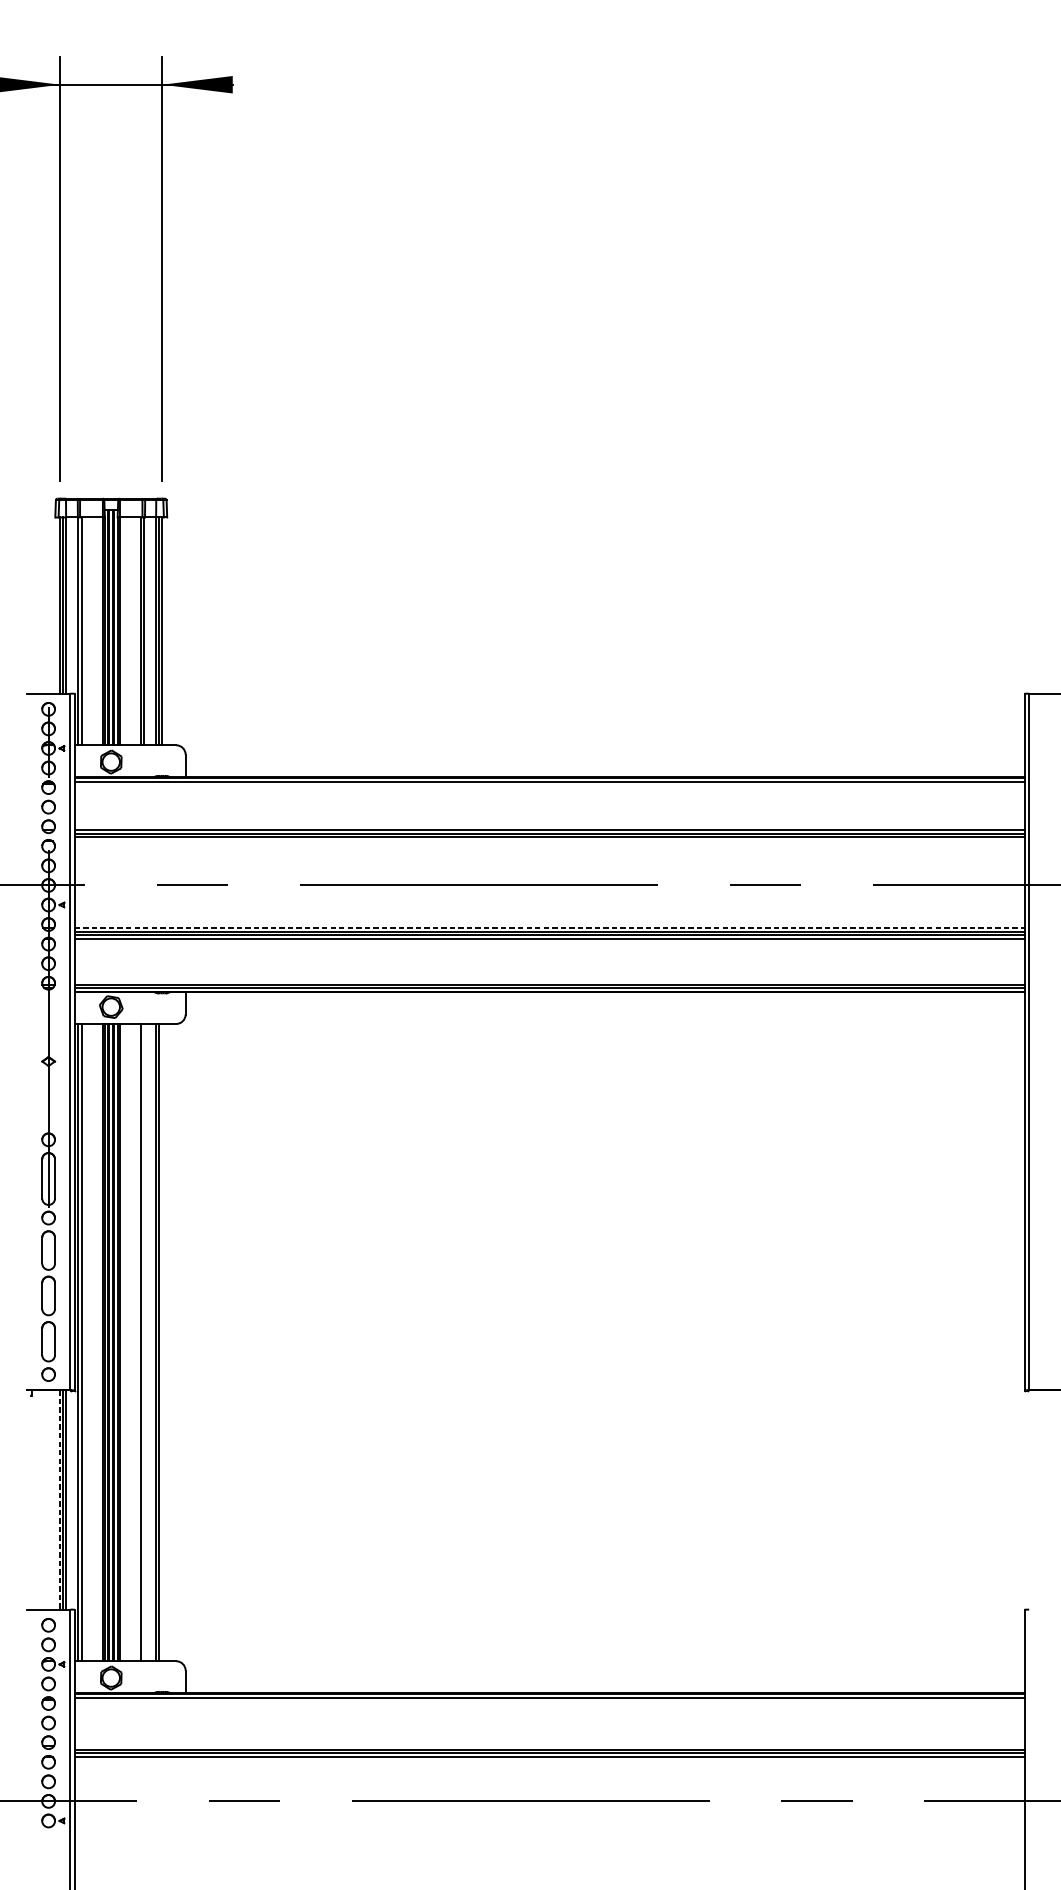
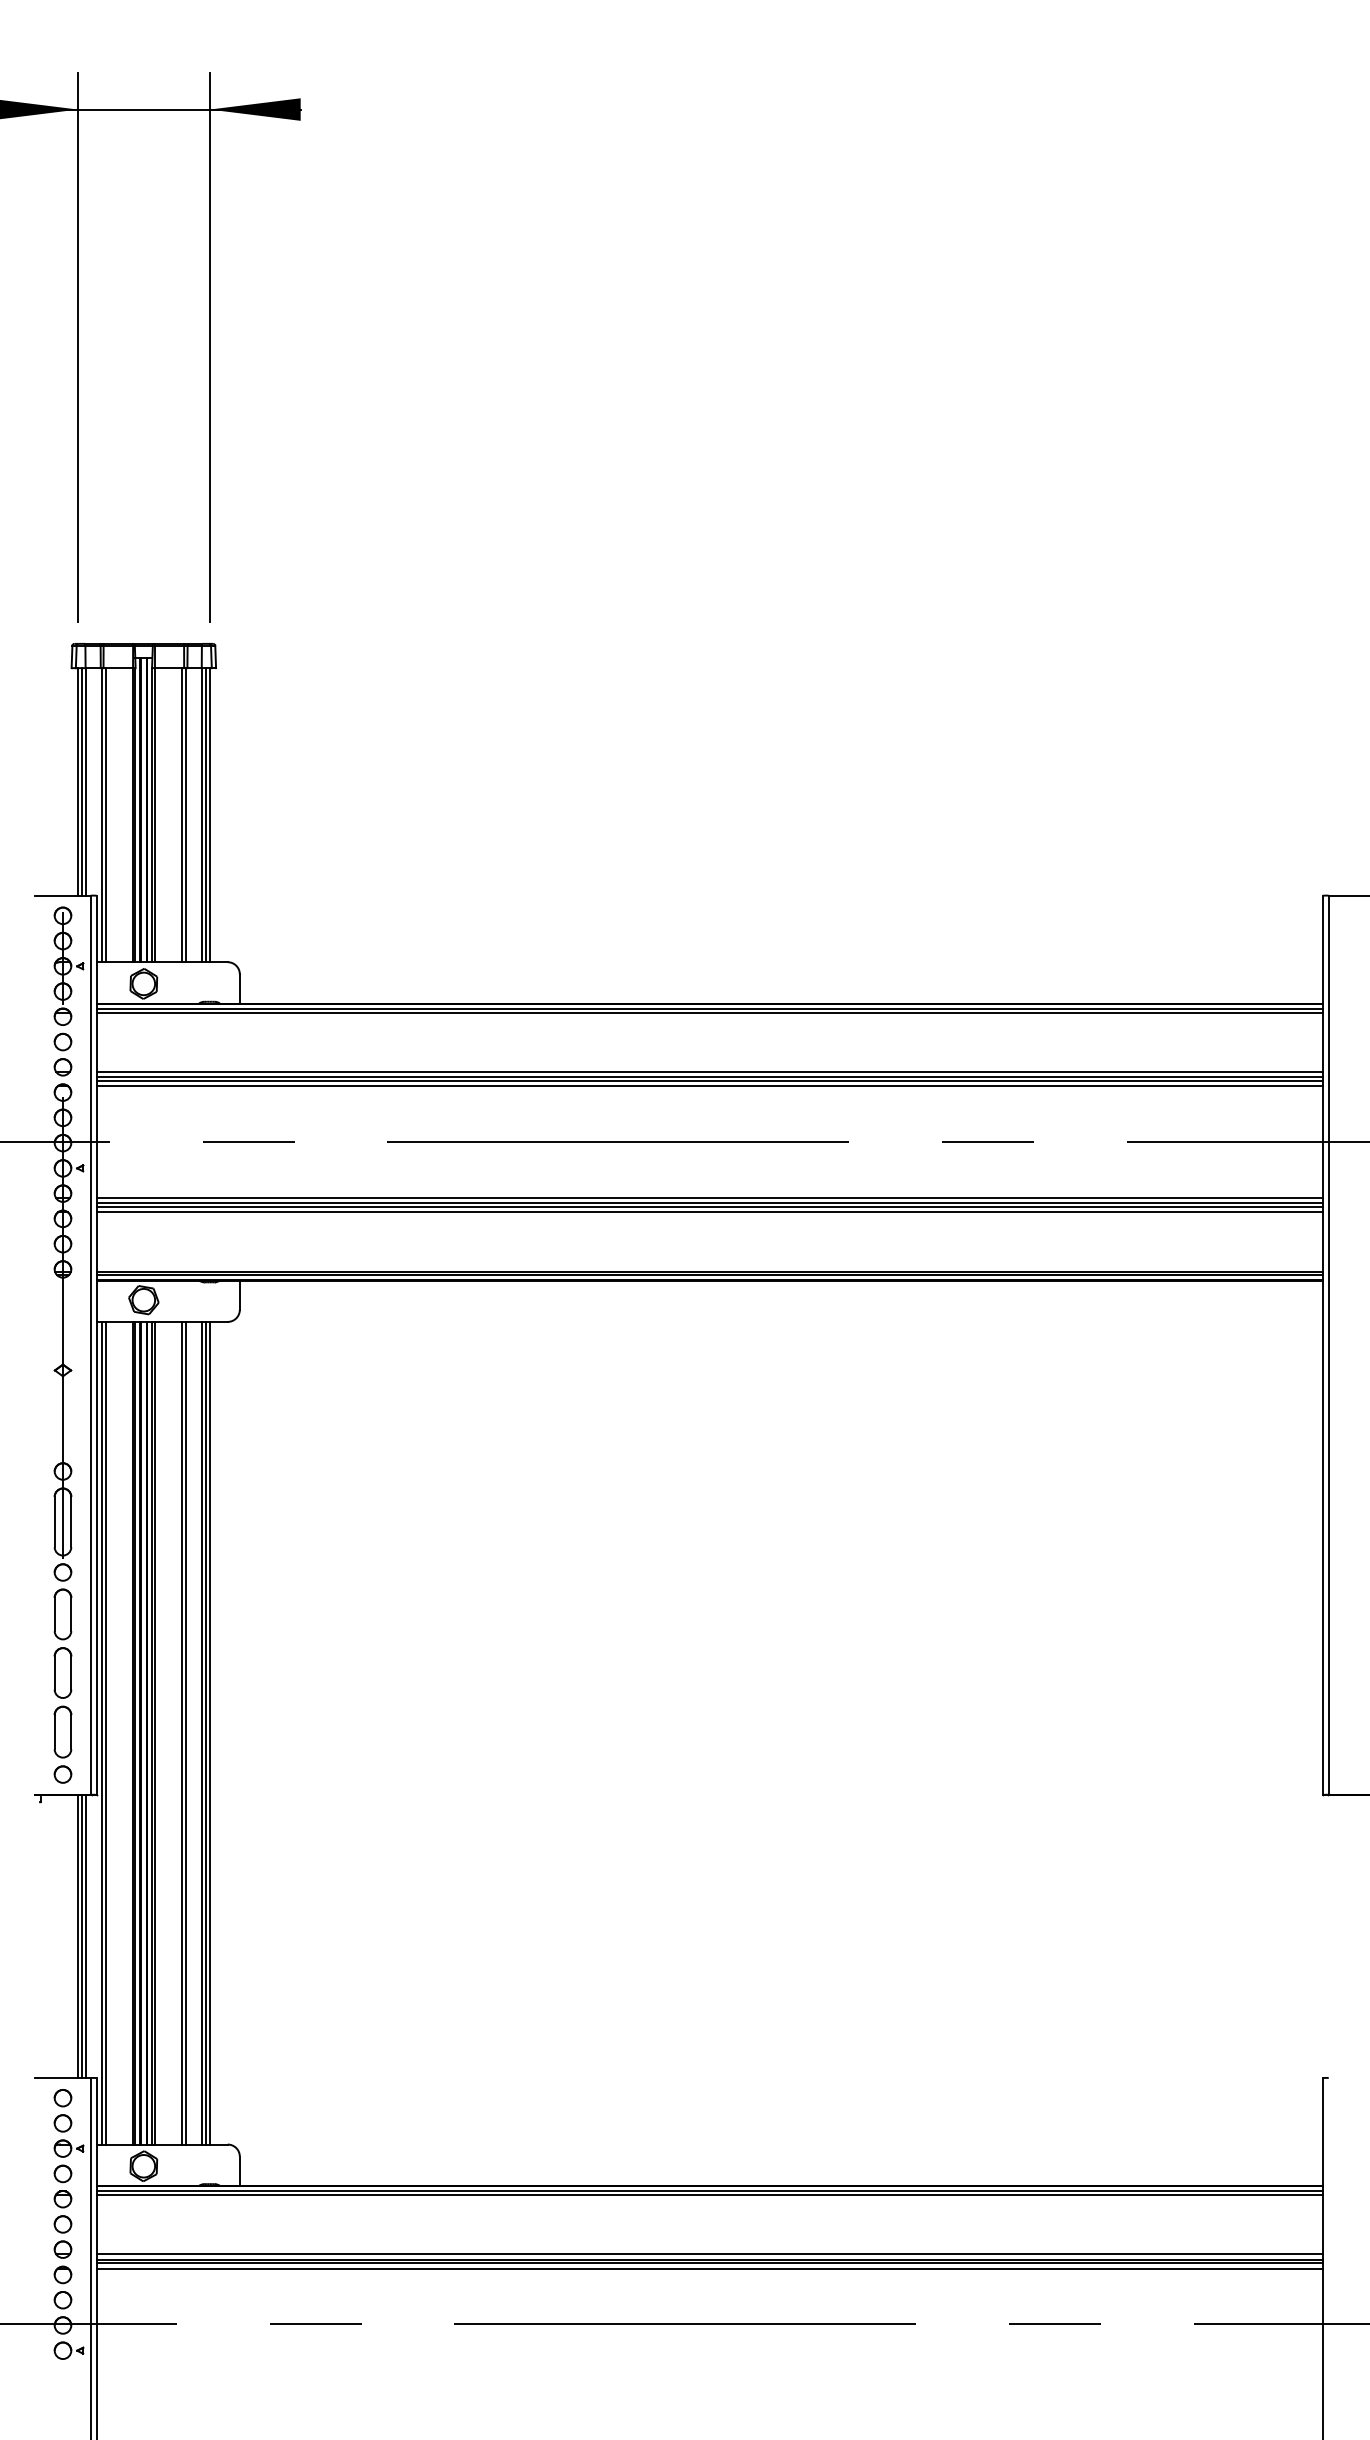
line: (549, 784) -> (709, 1012), added
line: (549, 841) -> (709, 1086), added
line: (549, 927) -> (709, 1197), dashed -> solid
line: (144, 1342) -> (186, 1732), added
line: (162, 1342) -> (209, 1732), added
line: (59, 1500) -> (77, 1936), dashed -> solid
line: (549, 1699) -> (709, 2194), added
line: (549, 1746) -> (709, 2254), added

